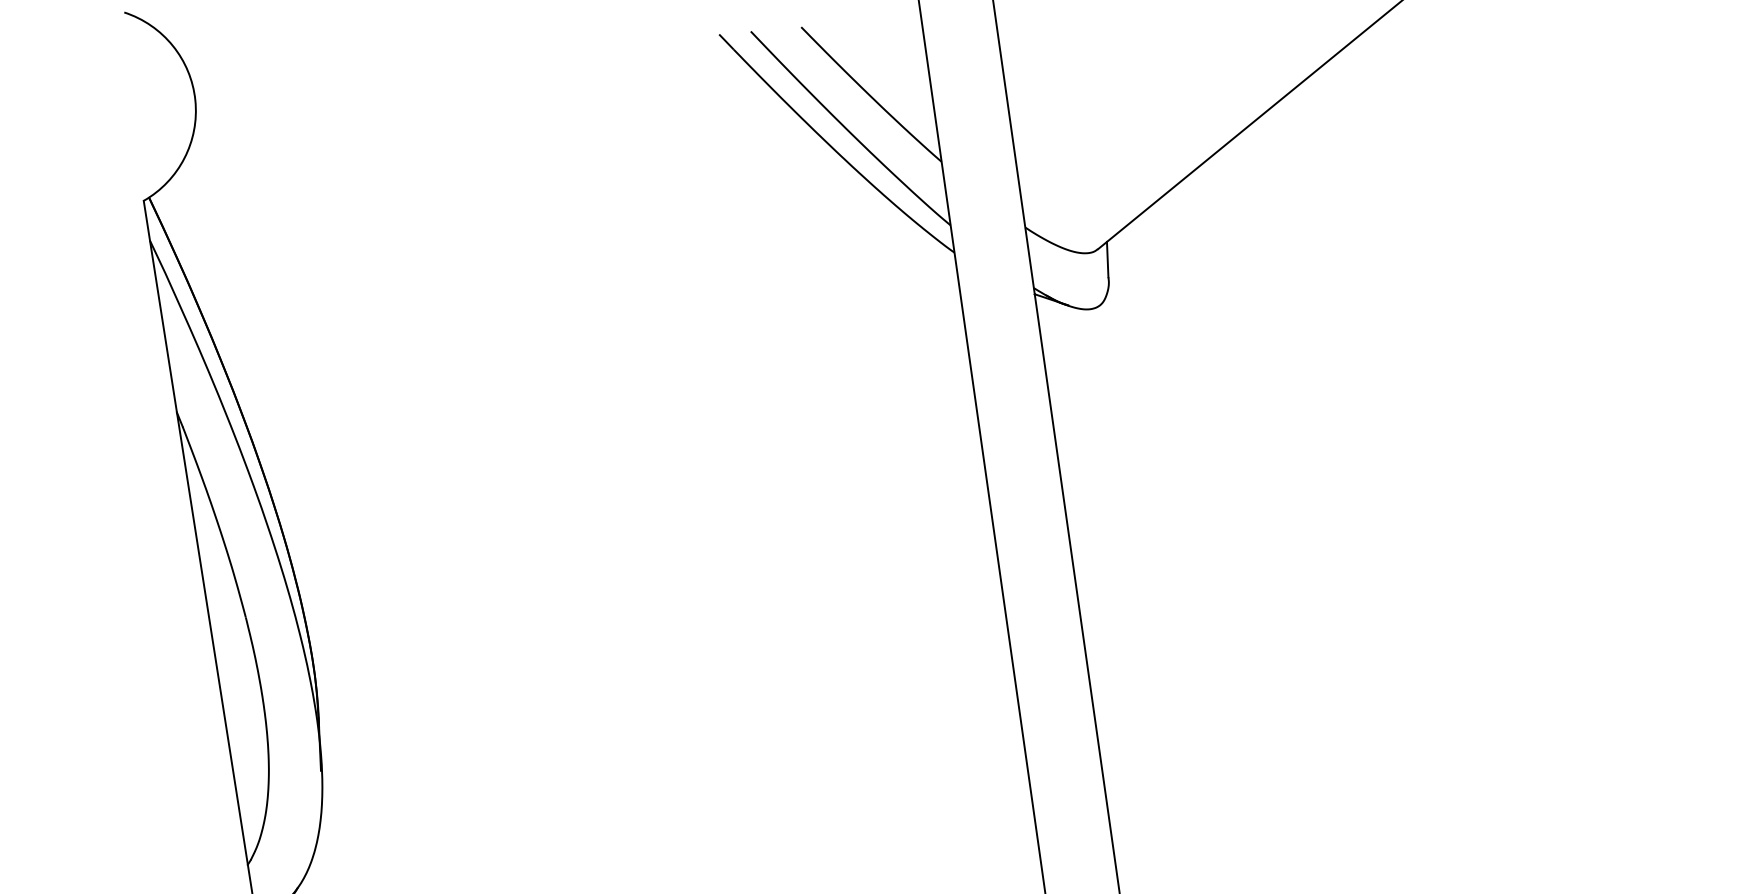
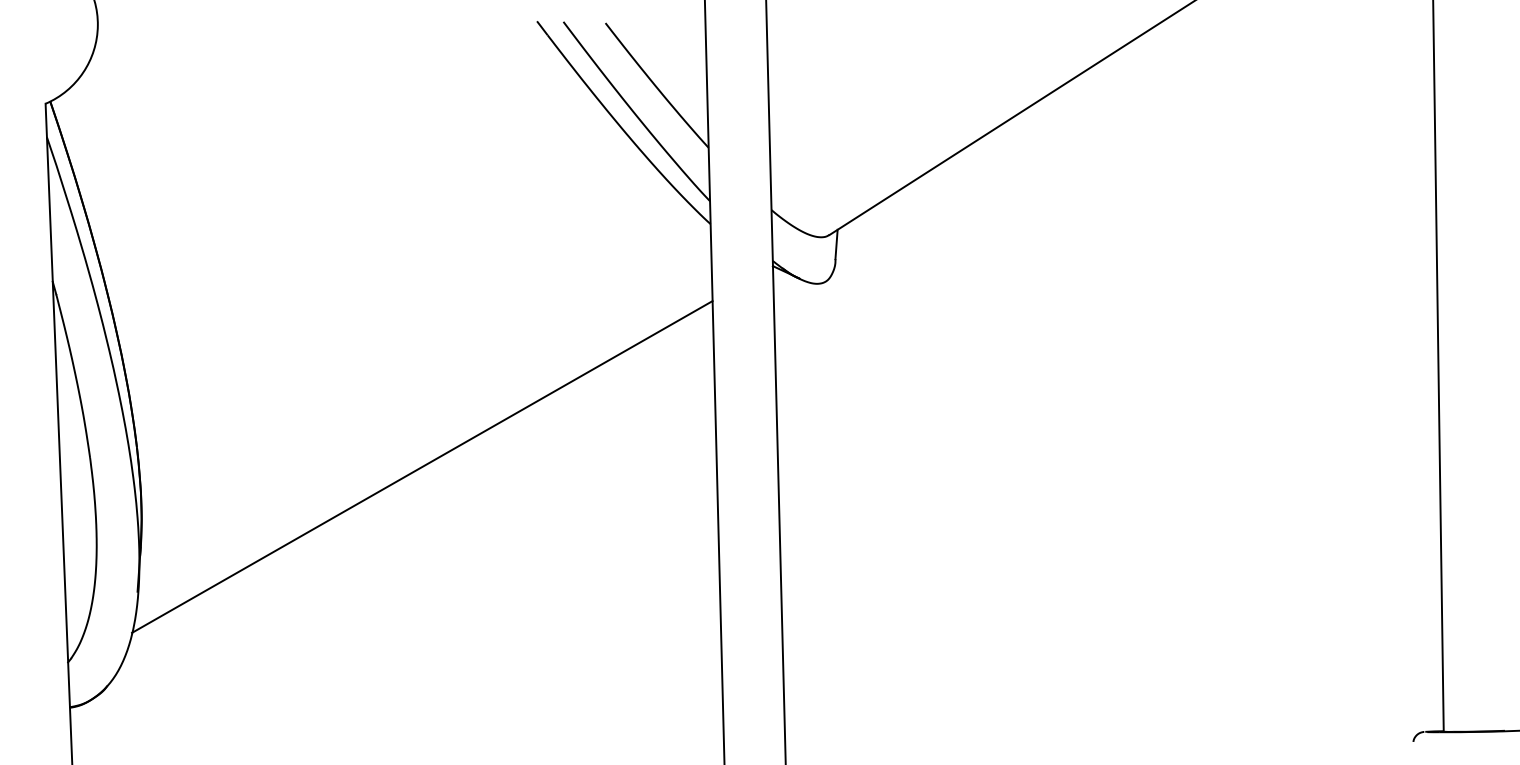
line: (643, 581) -> (422, 466), added

